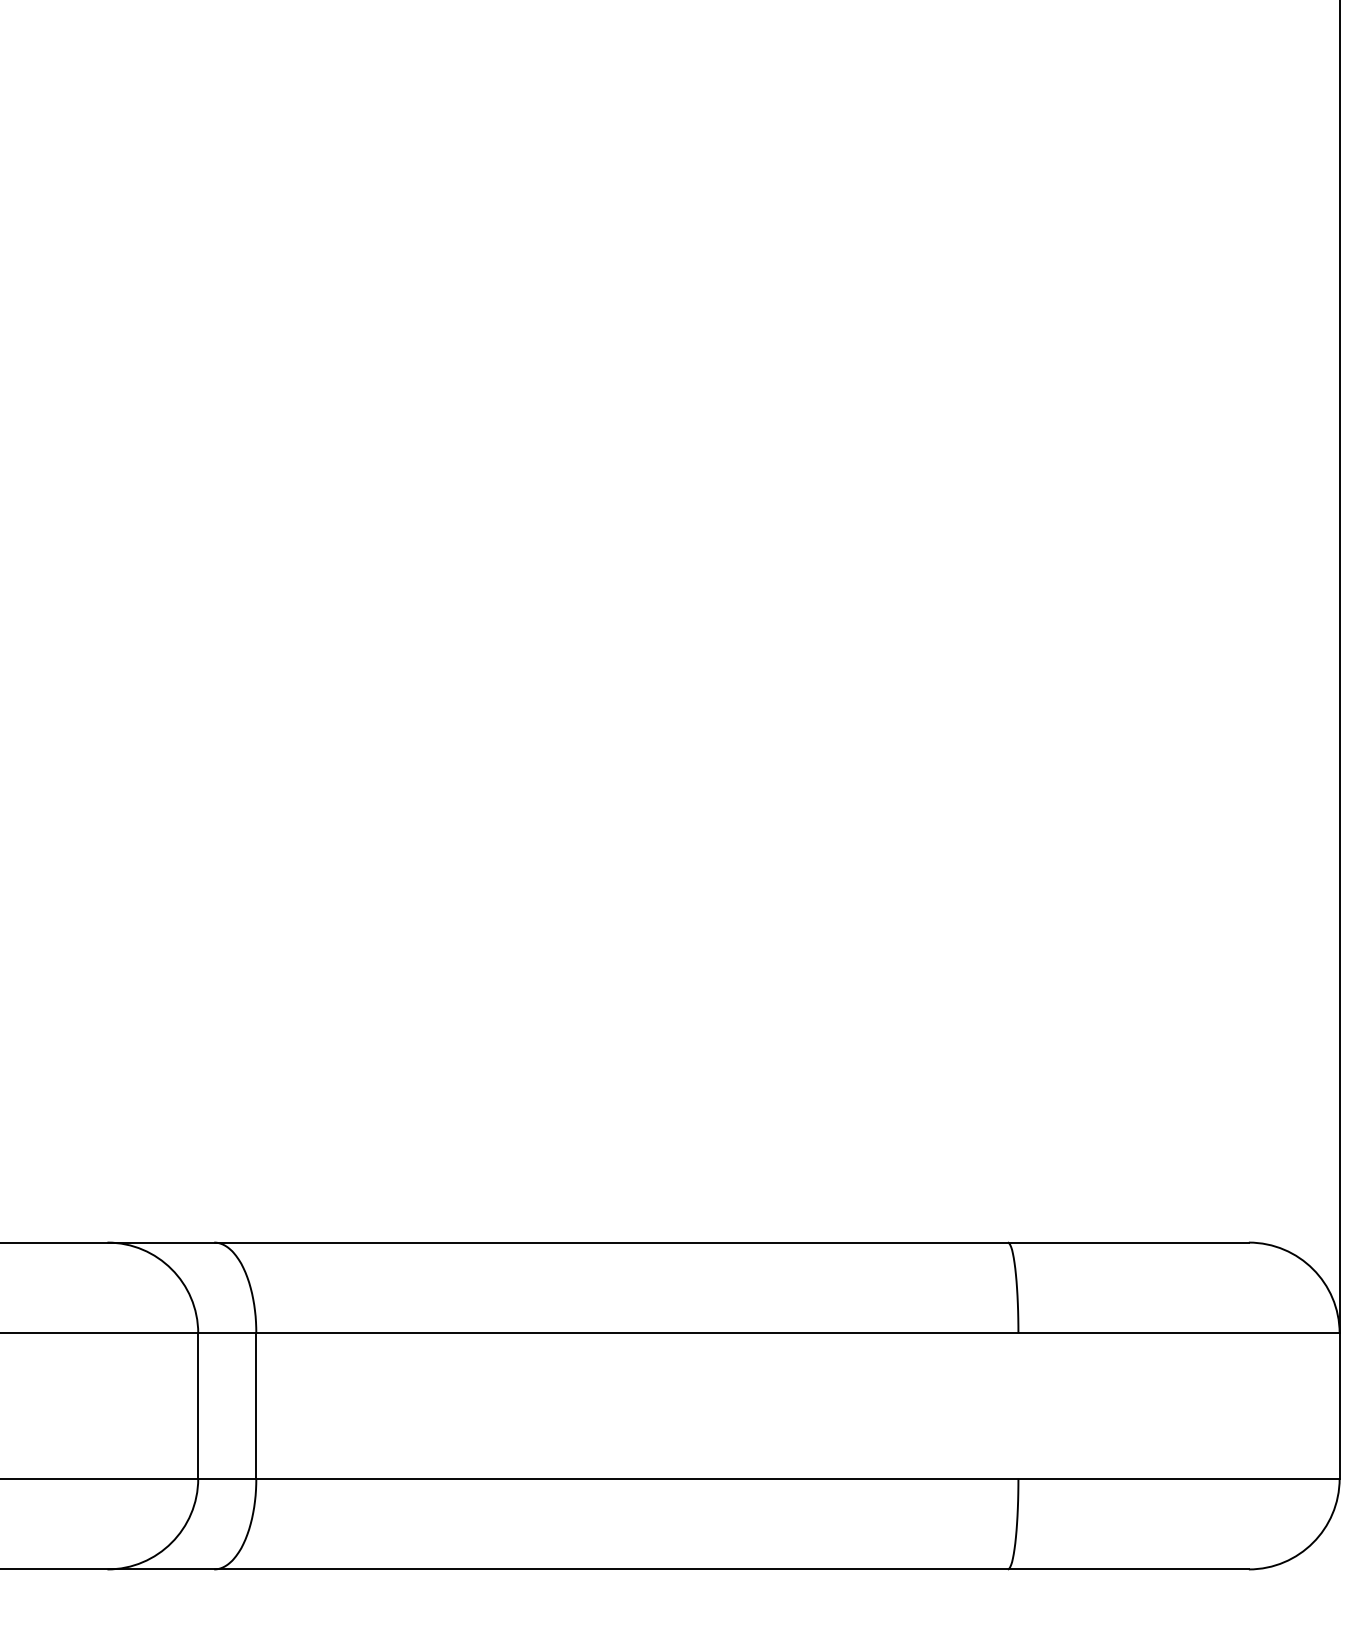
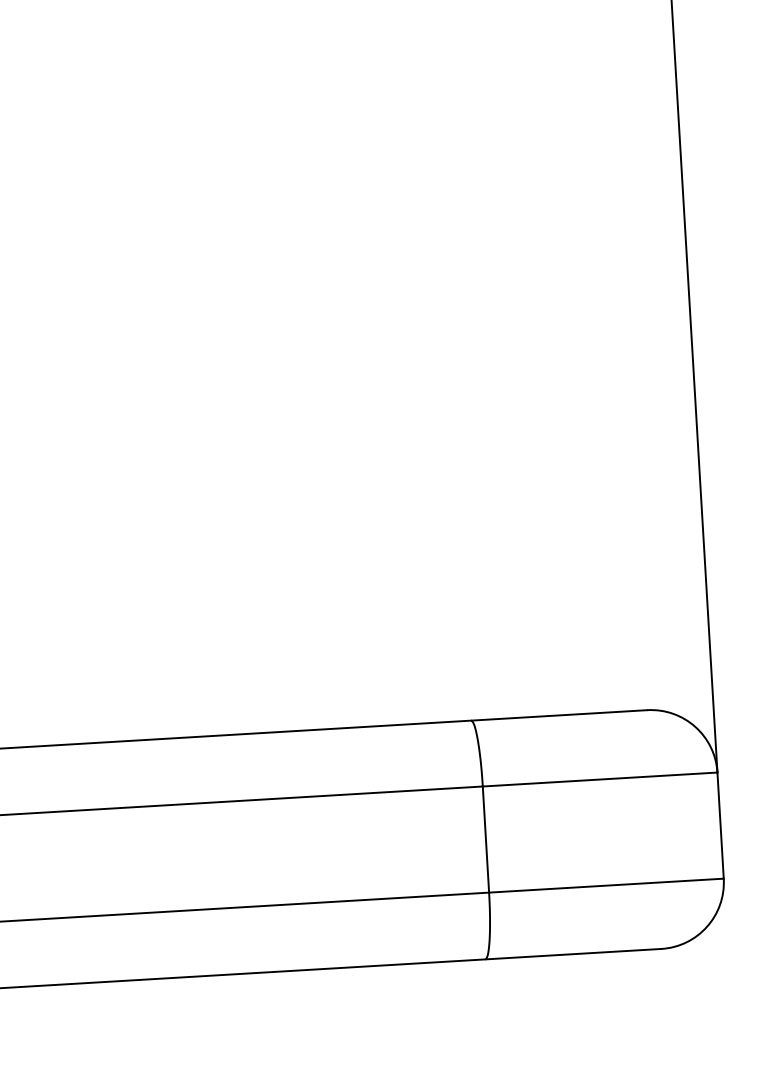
line: (1018, 1405) -> (485, 839), added

